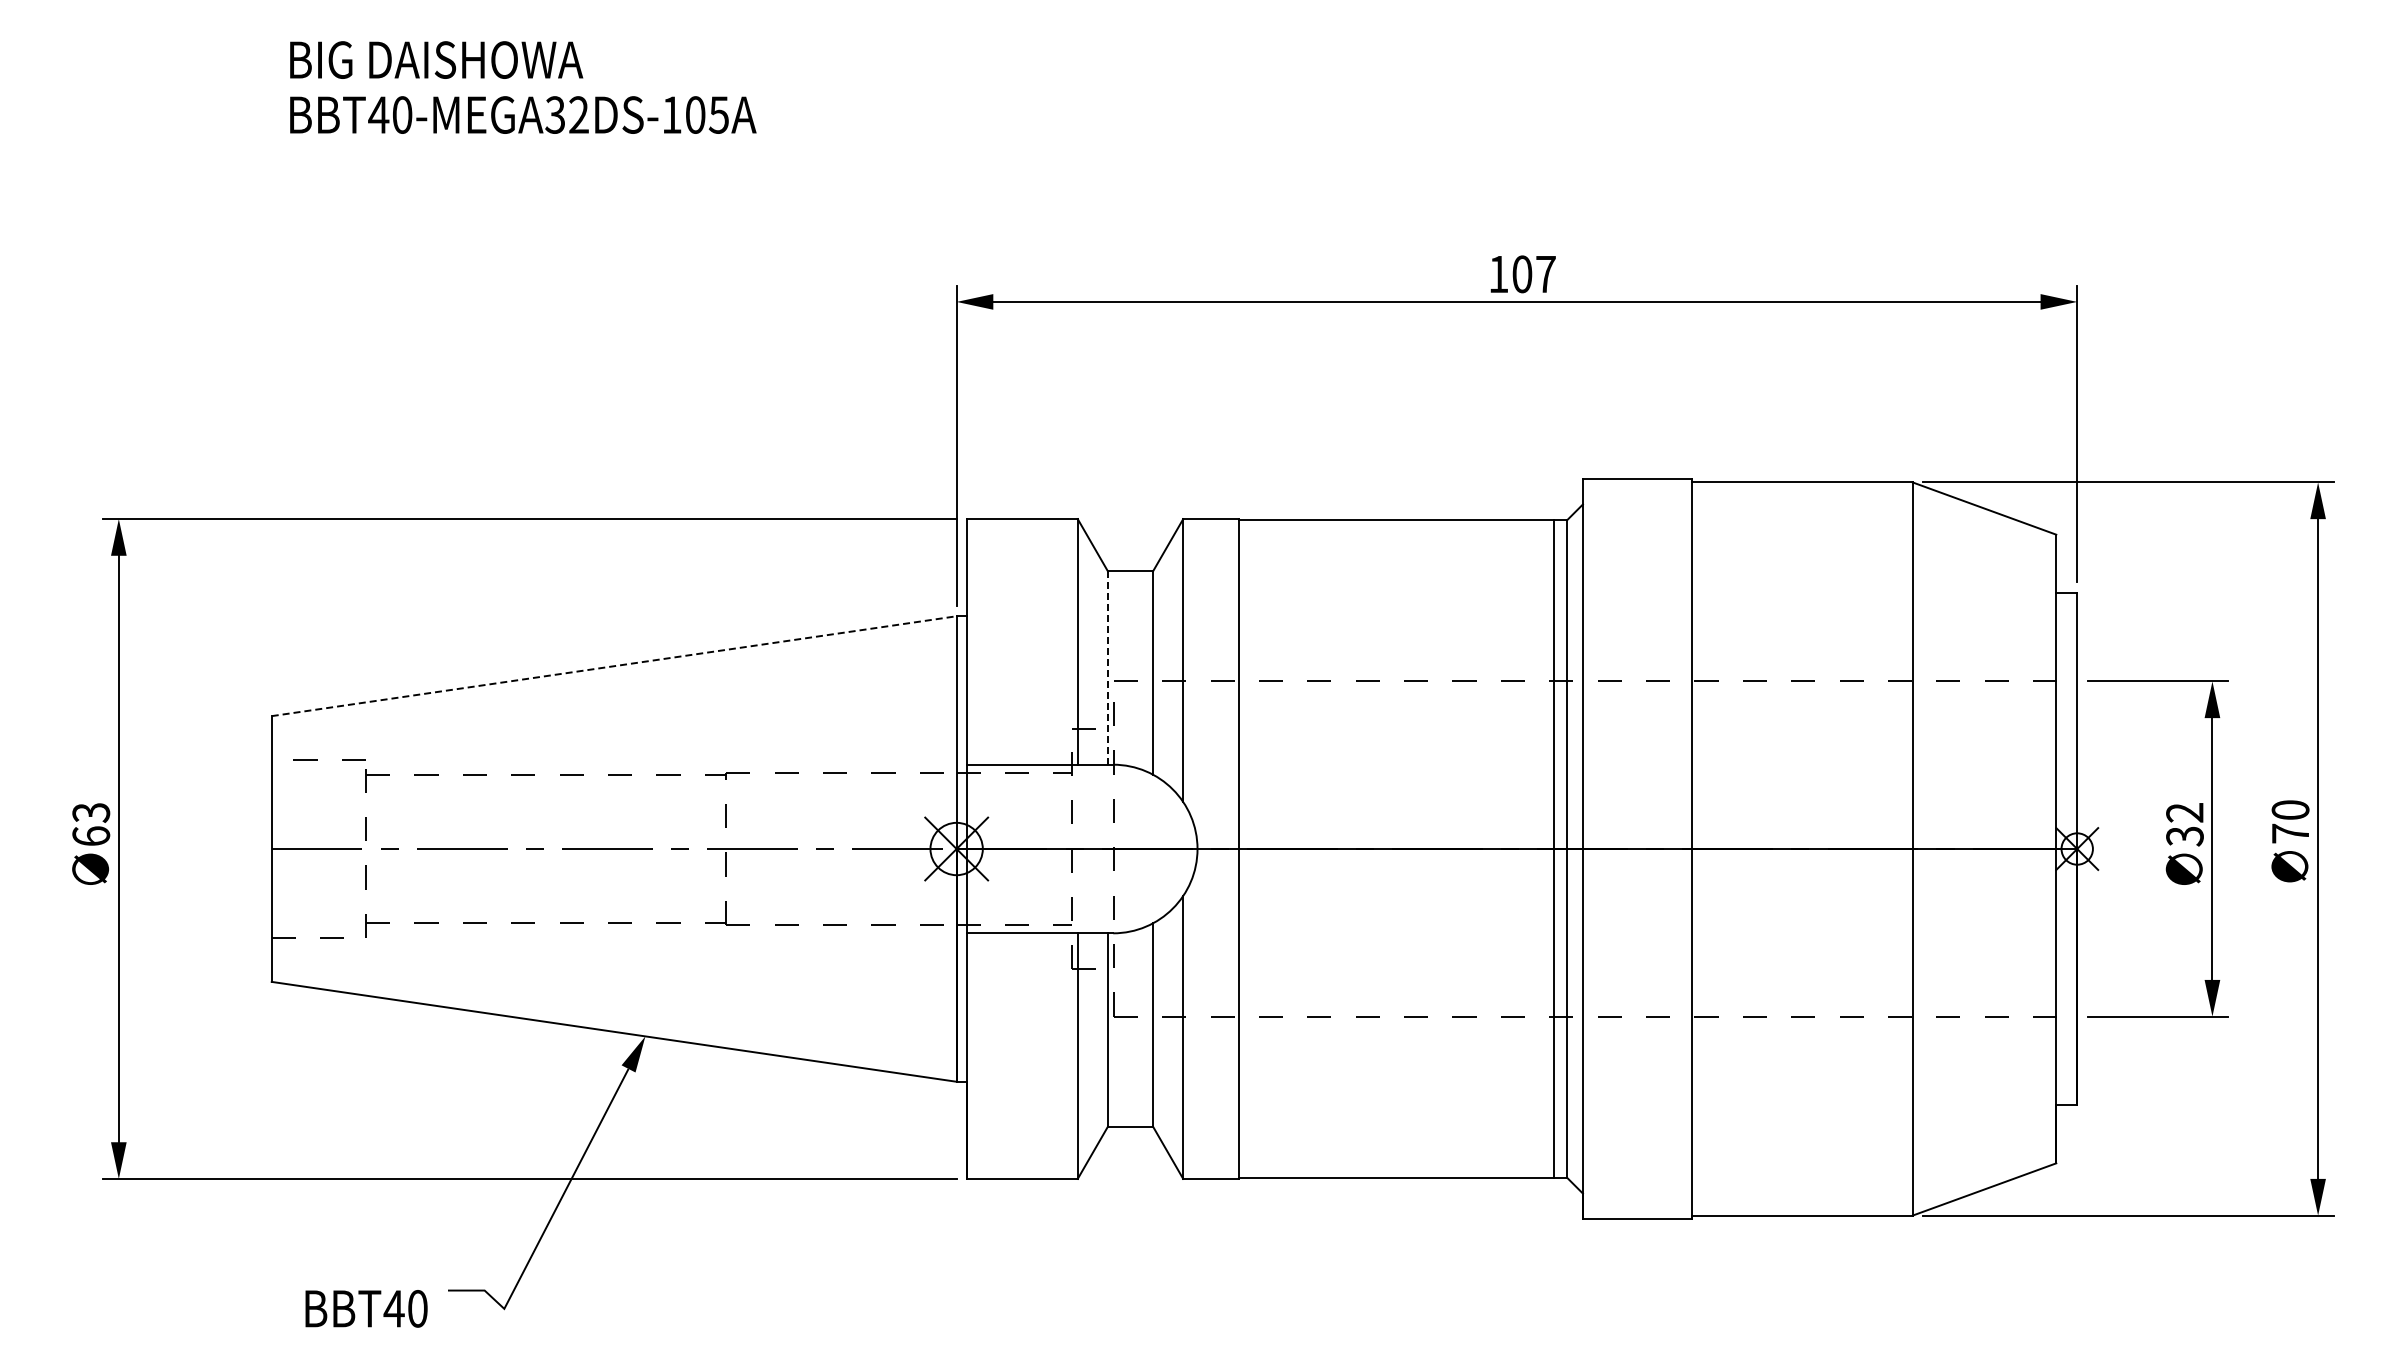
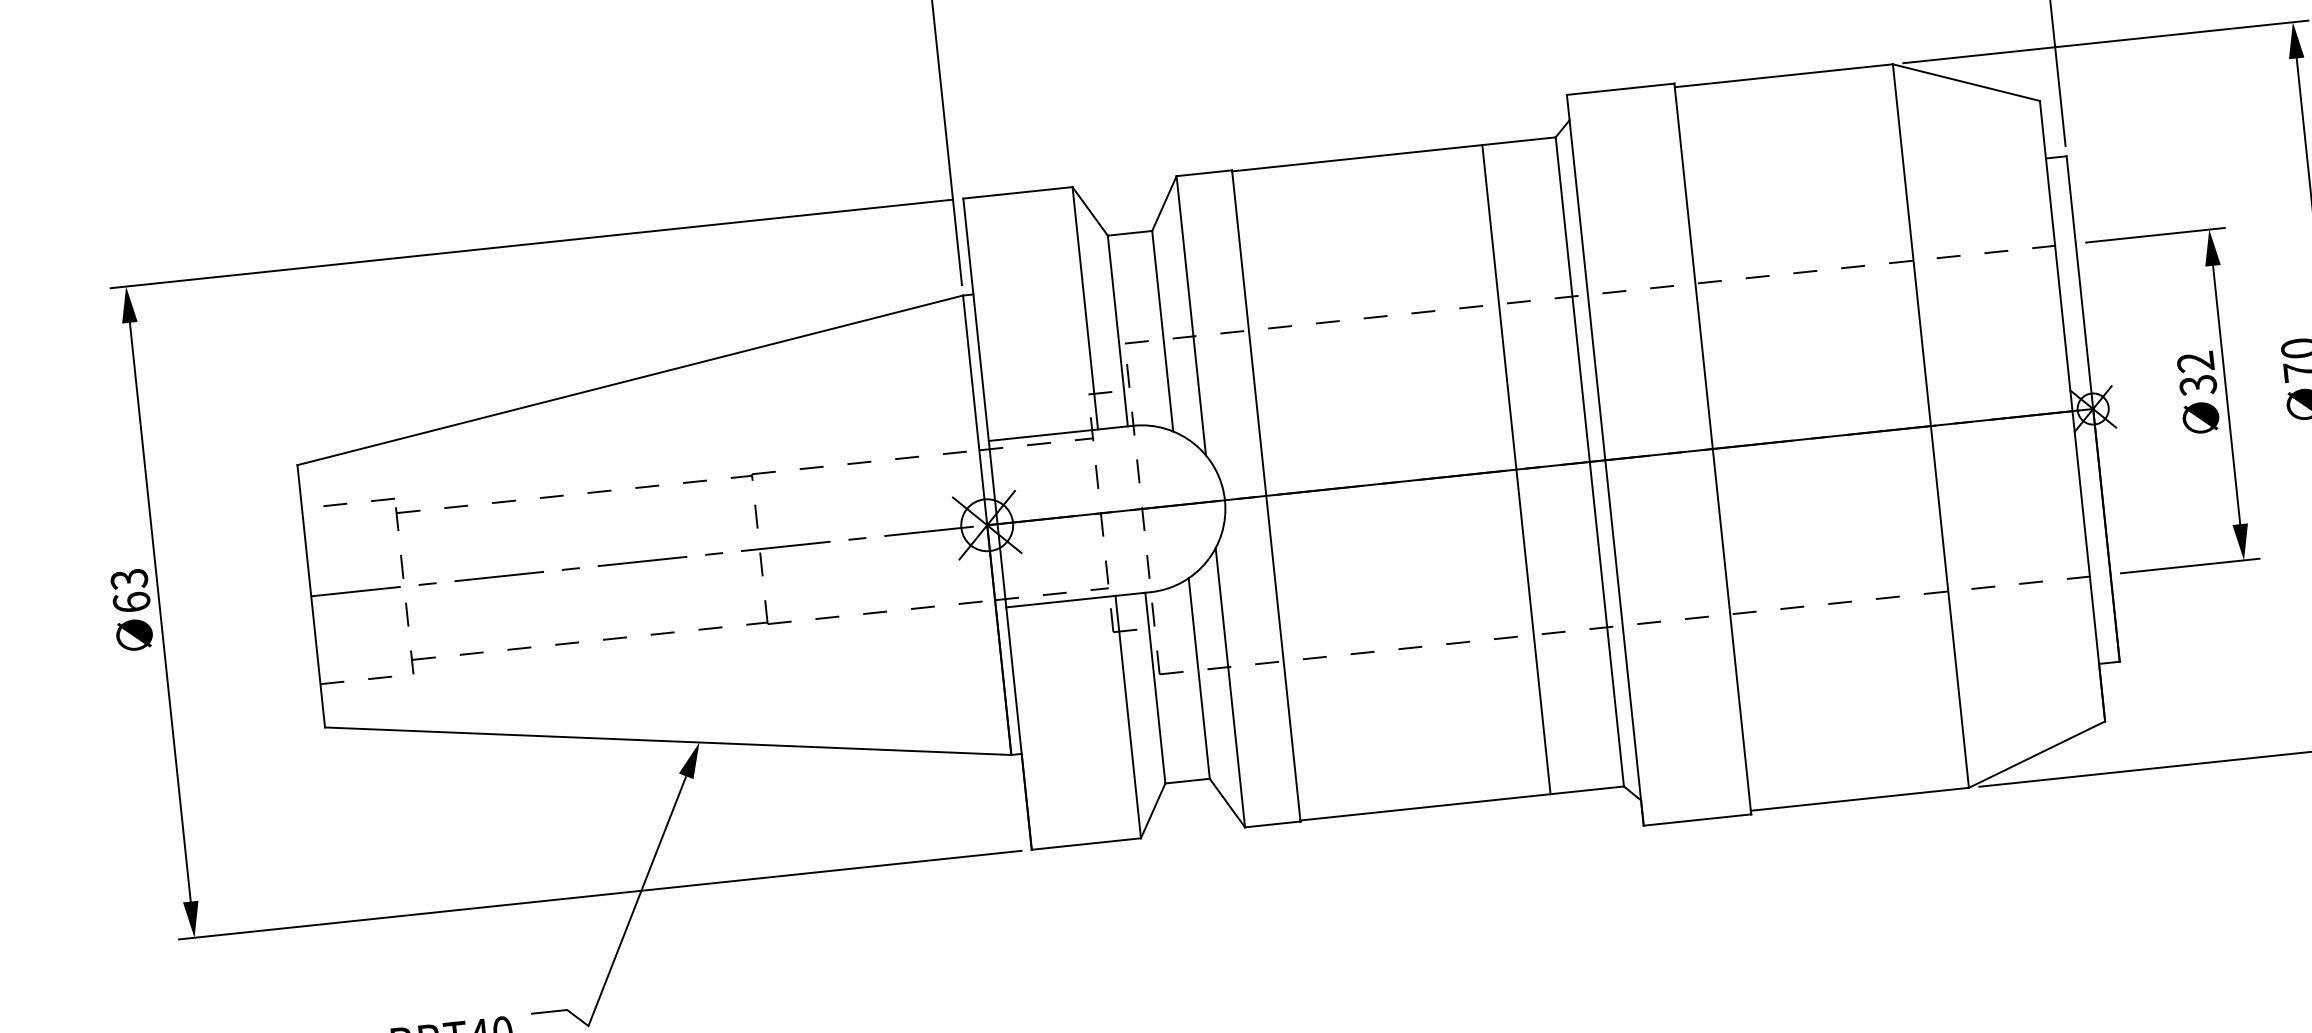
line: (614, 666) -> (630, 380), dashed -> solid
line: (1108, 668) -> (1118, 331), dashed -> solid
line: (1553, 848) -> (1516, 469), moved

